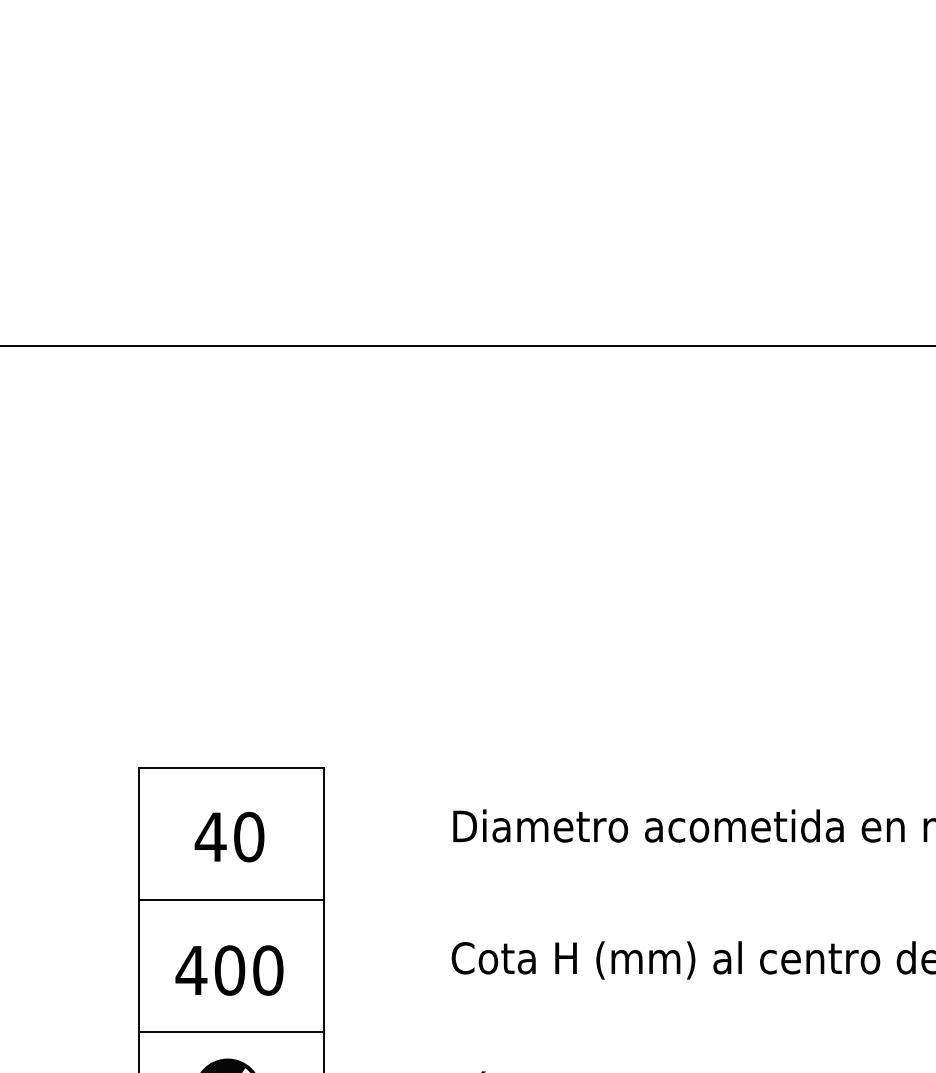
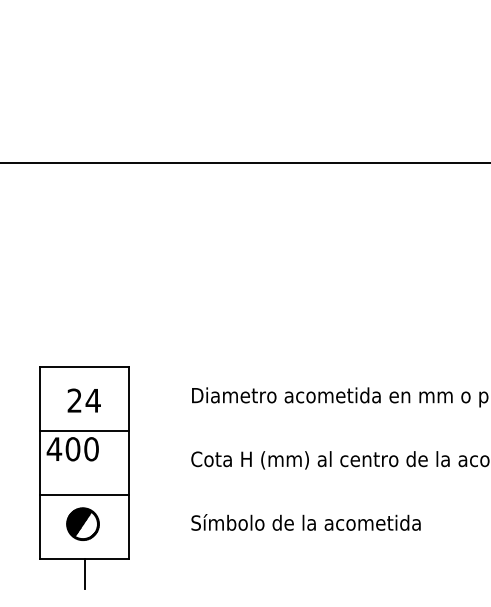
text: (228, 836) -> (83, 400), 40 -> 24
text: (228, 971) -> (72, 449), moved

